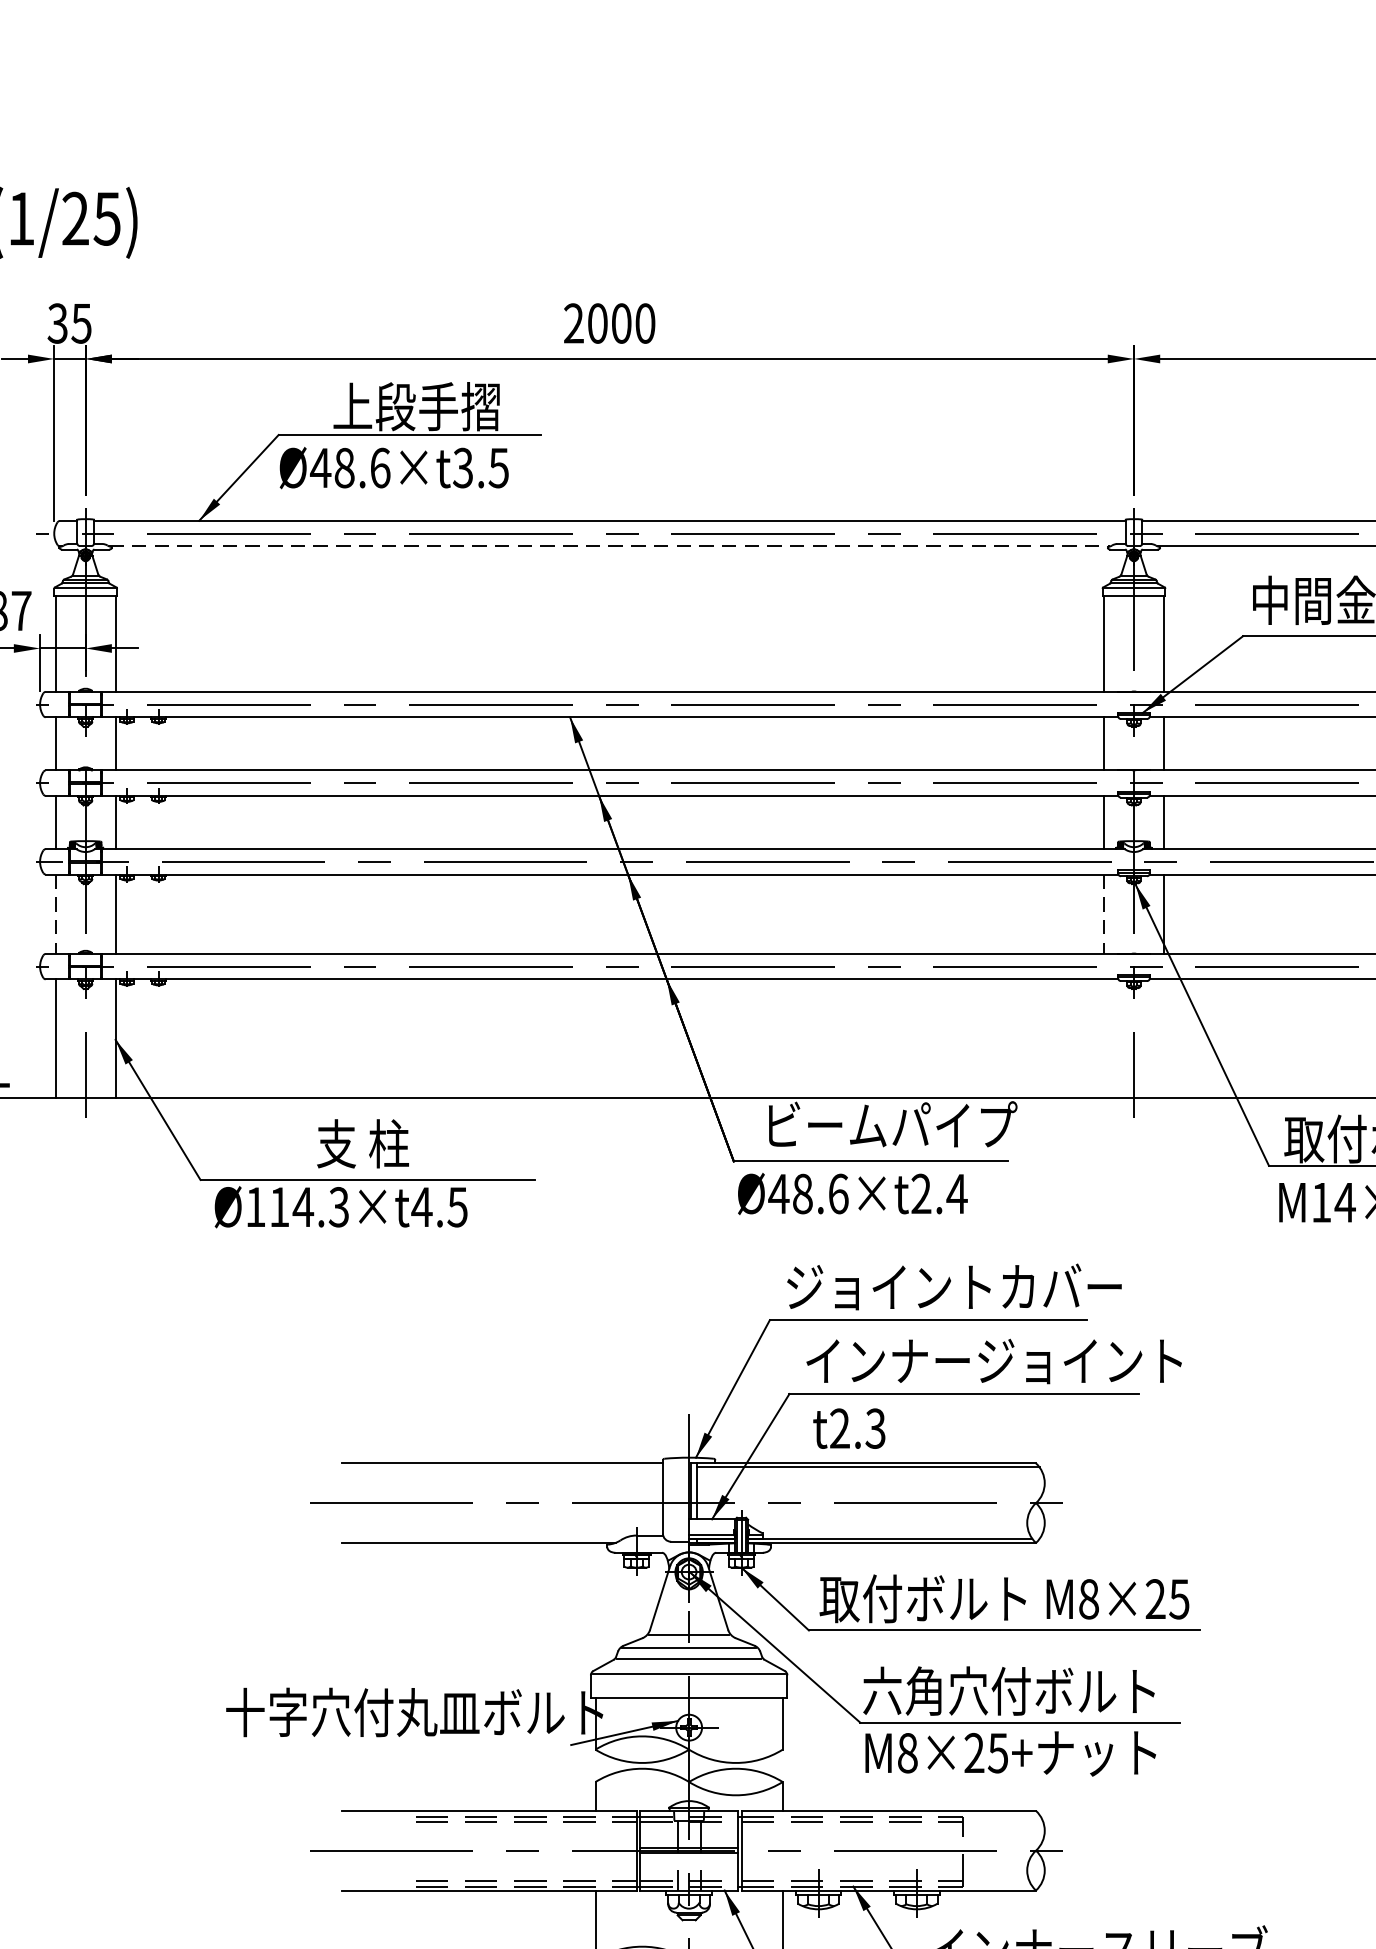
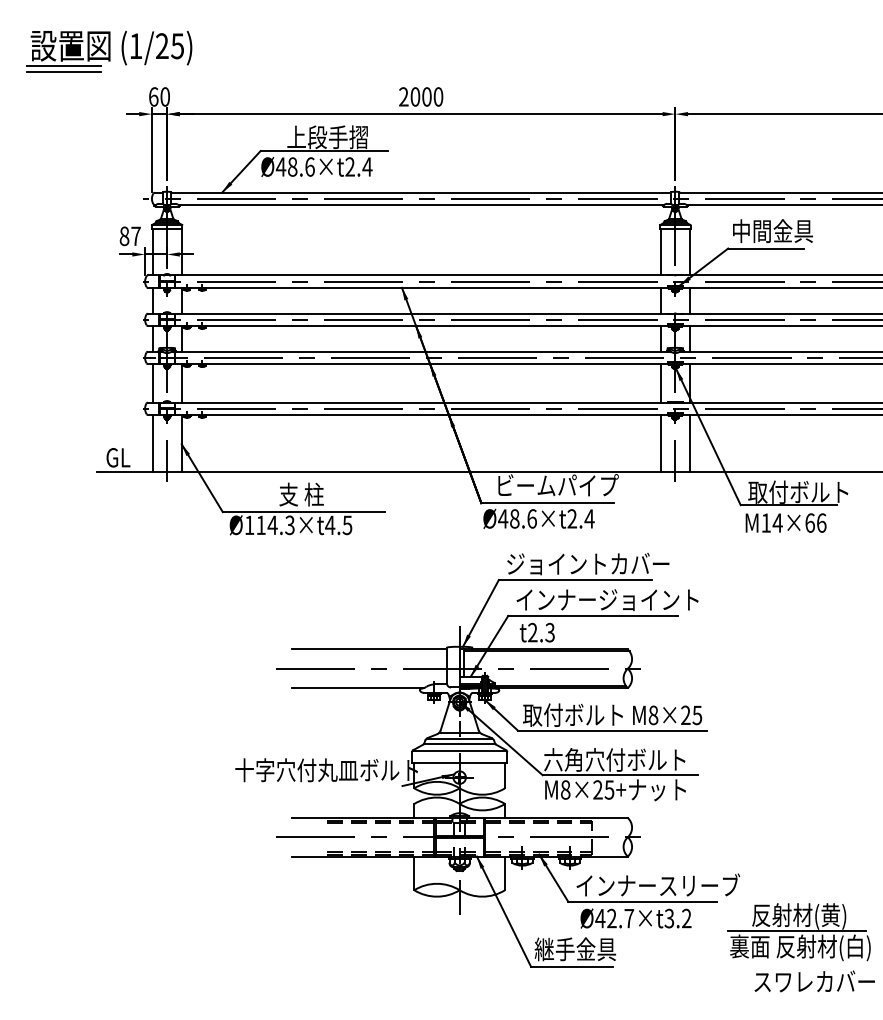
text: (67, 322) -> (158, 96), 35 -> 60
text: (480, 466) -> (358, 166), Ø48.6×t3.5 -> Ø48.6×t2.4
line: (610, 545) -> (421, 204), dashed -> solid
line: (55, 914) -> (152, 383), dashed -> solid
line: (1103, 914) -> (660, 383), dashed -> solid
line: (1103, 1038) -> (660, 443), added
line: (1163, 1038) -> (689, 443), added

